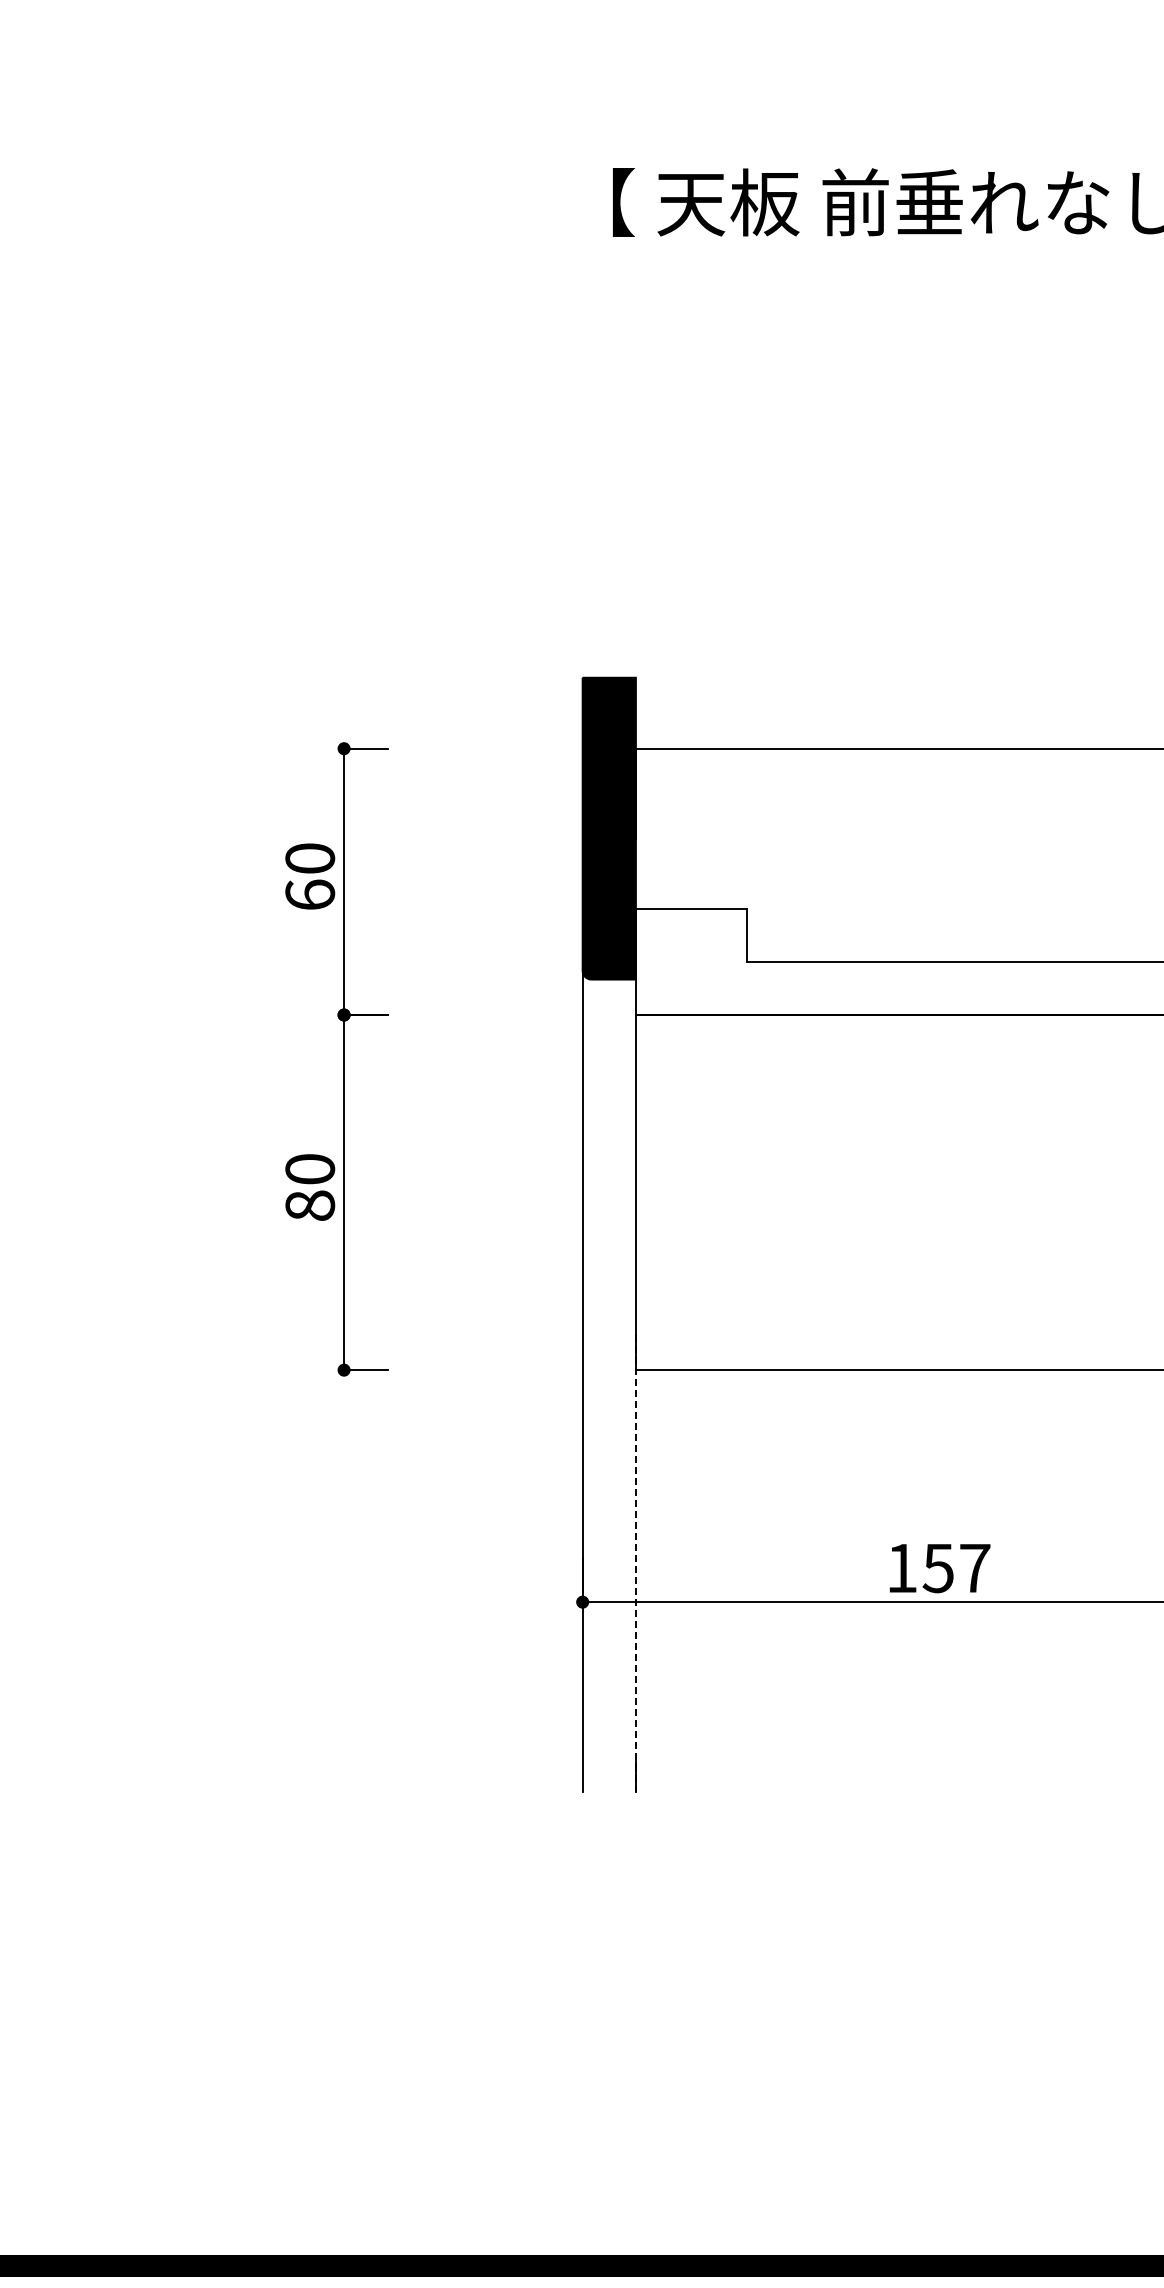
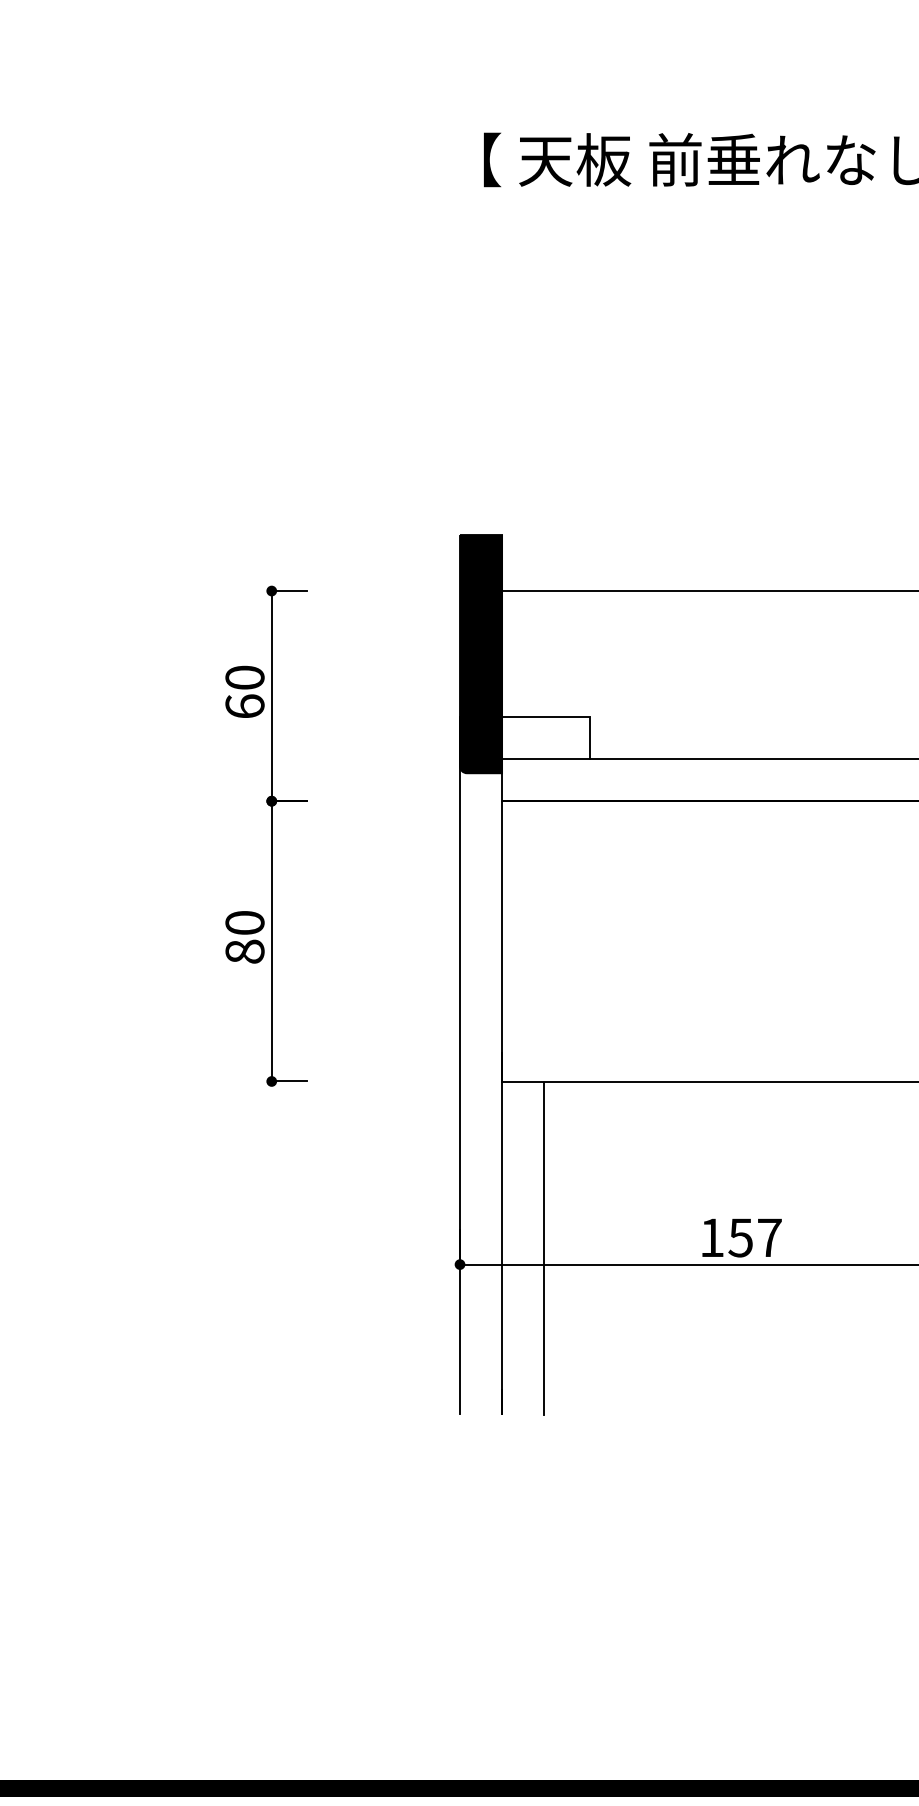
line: (690, 961) -> (545, 758), added
line: (635, 1563) -> (501, 1234), dashed -> solid
line: (689, 1582) -> (544, 1249), added

